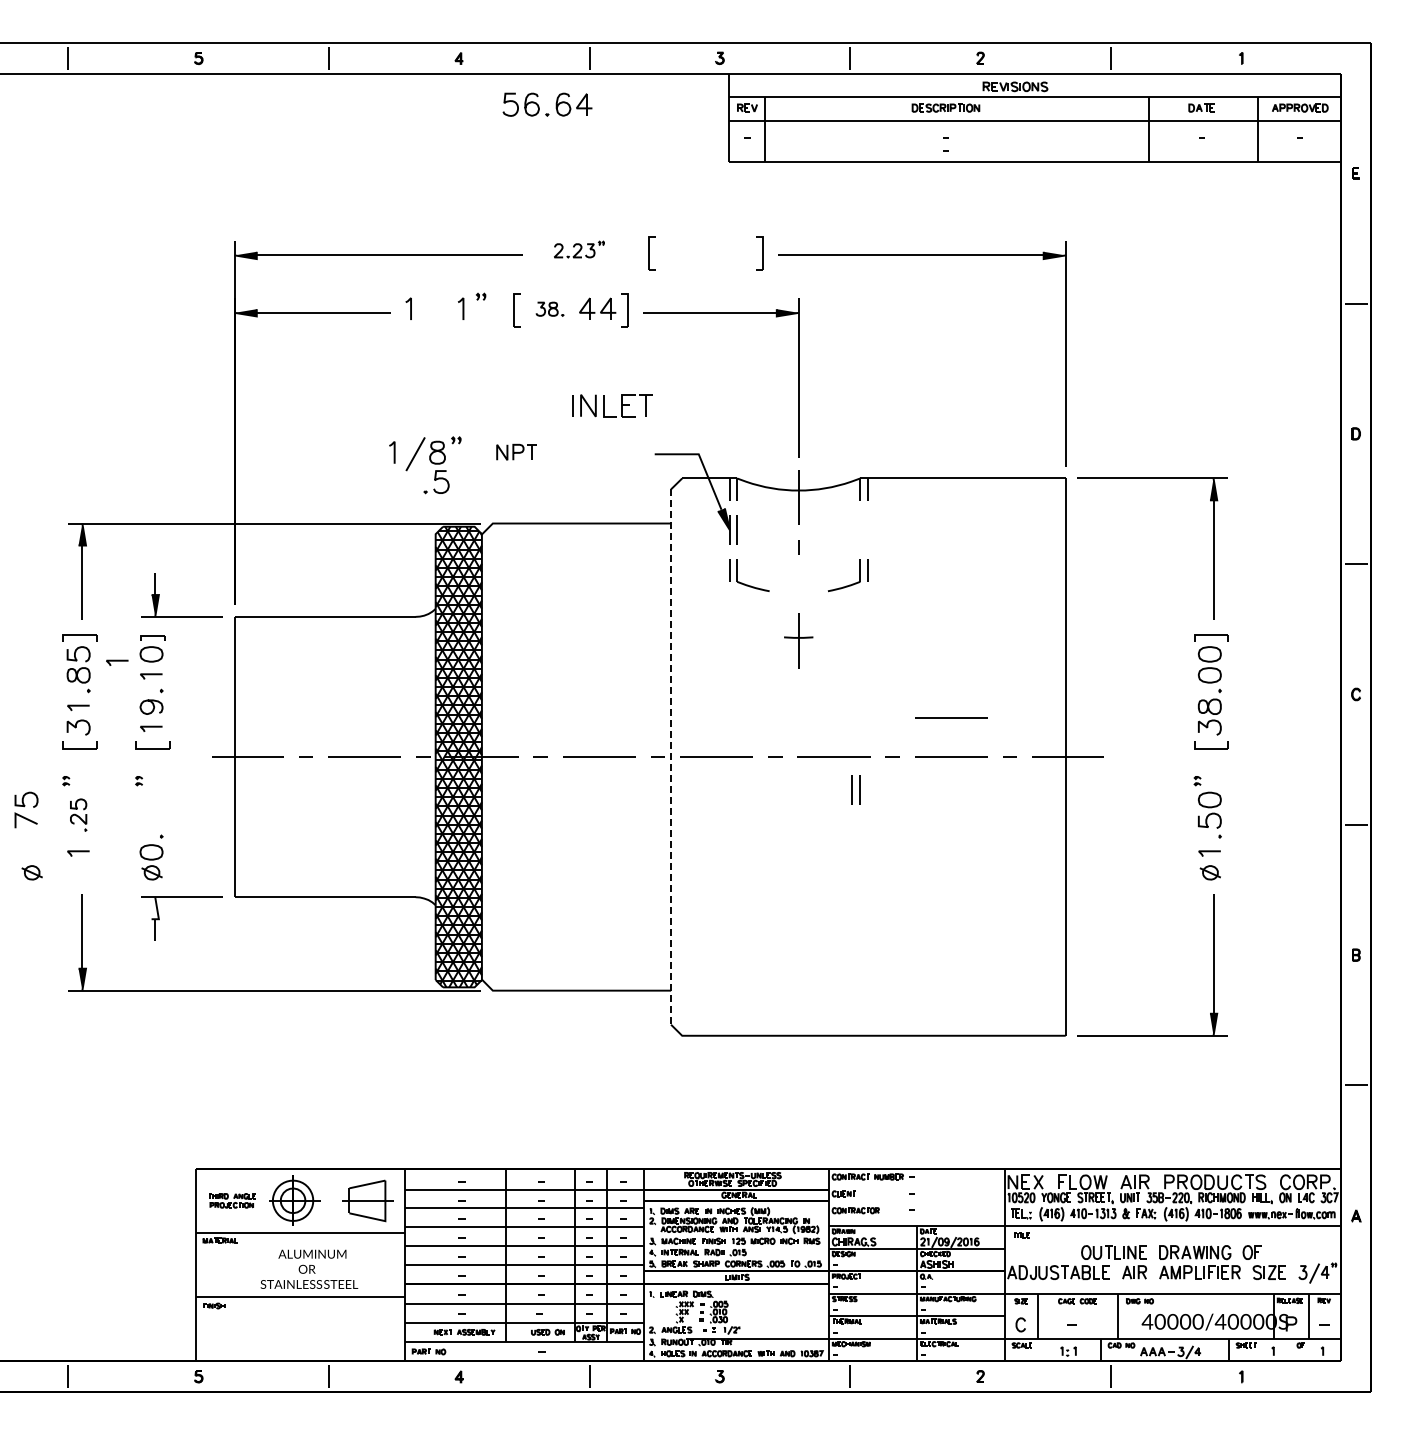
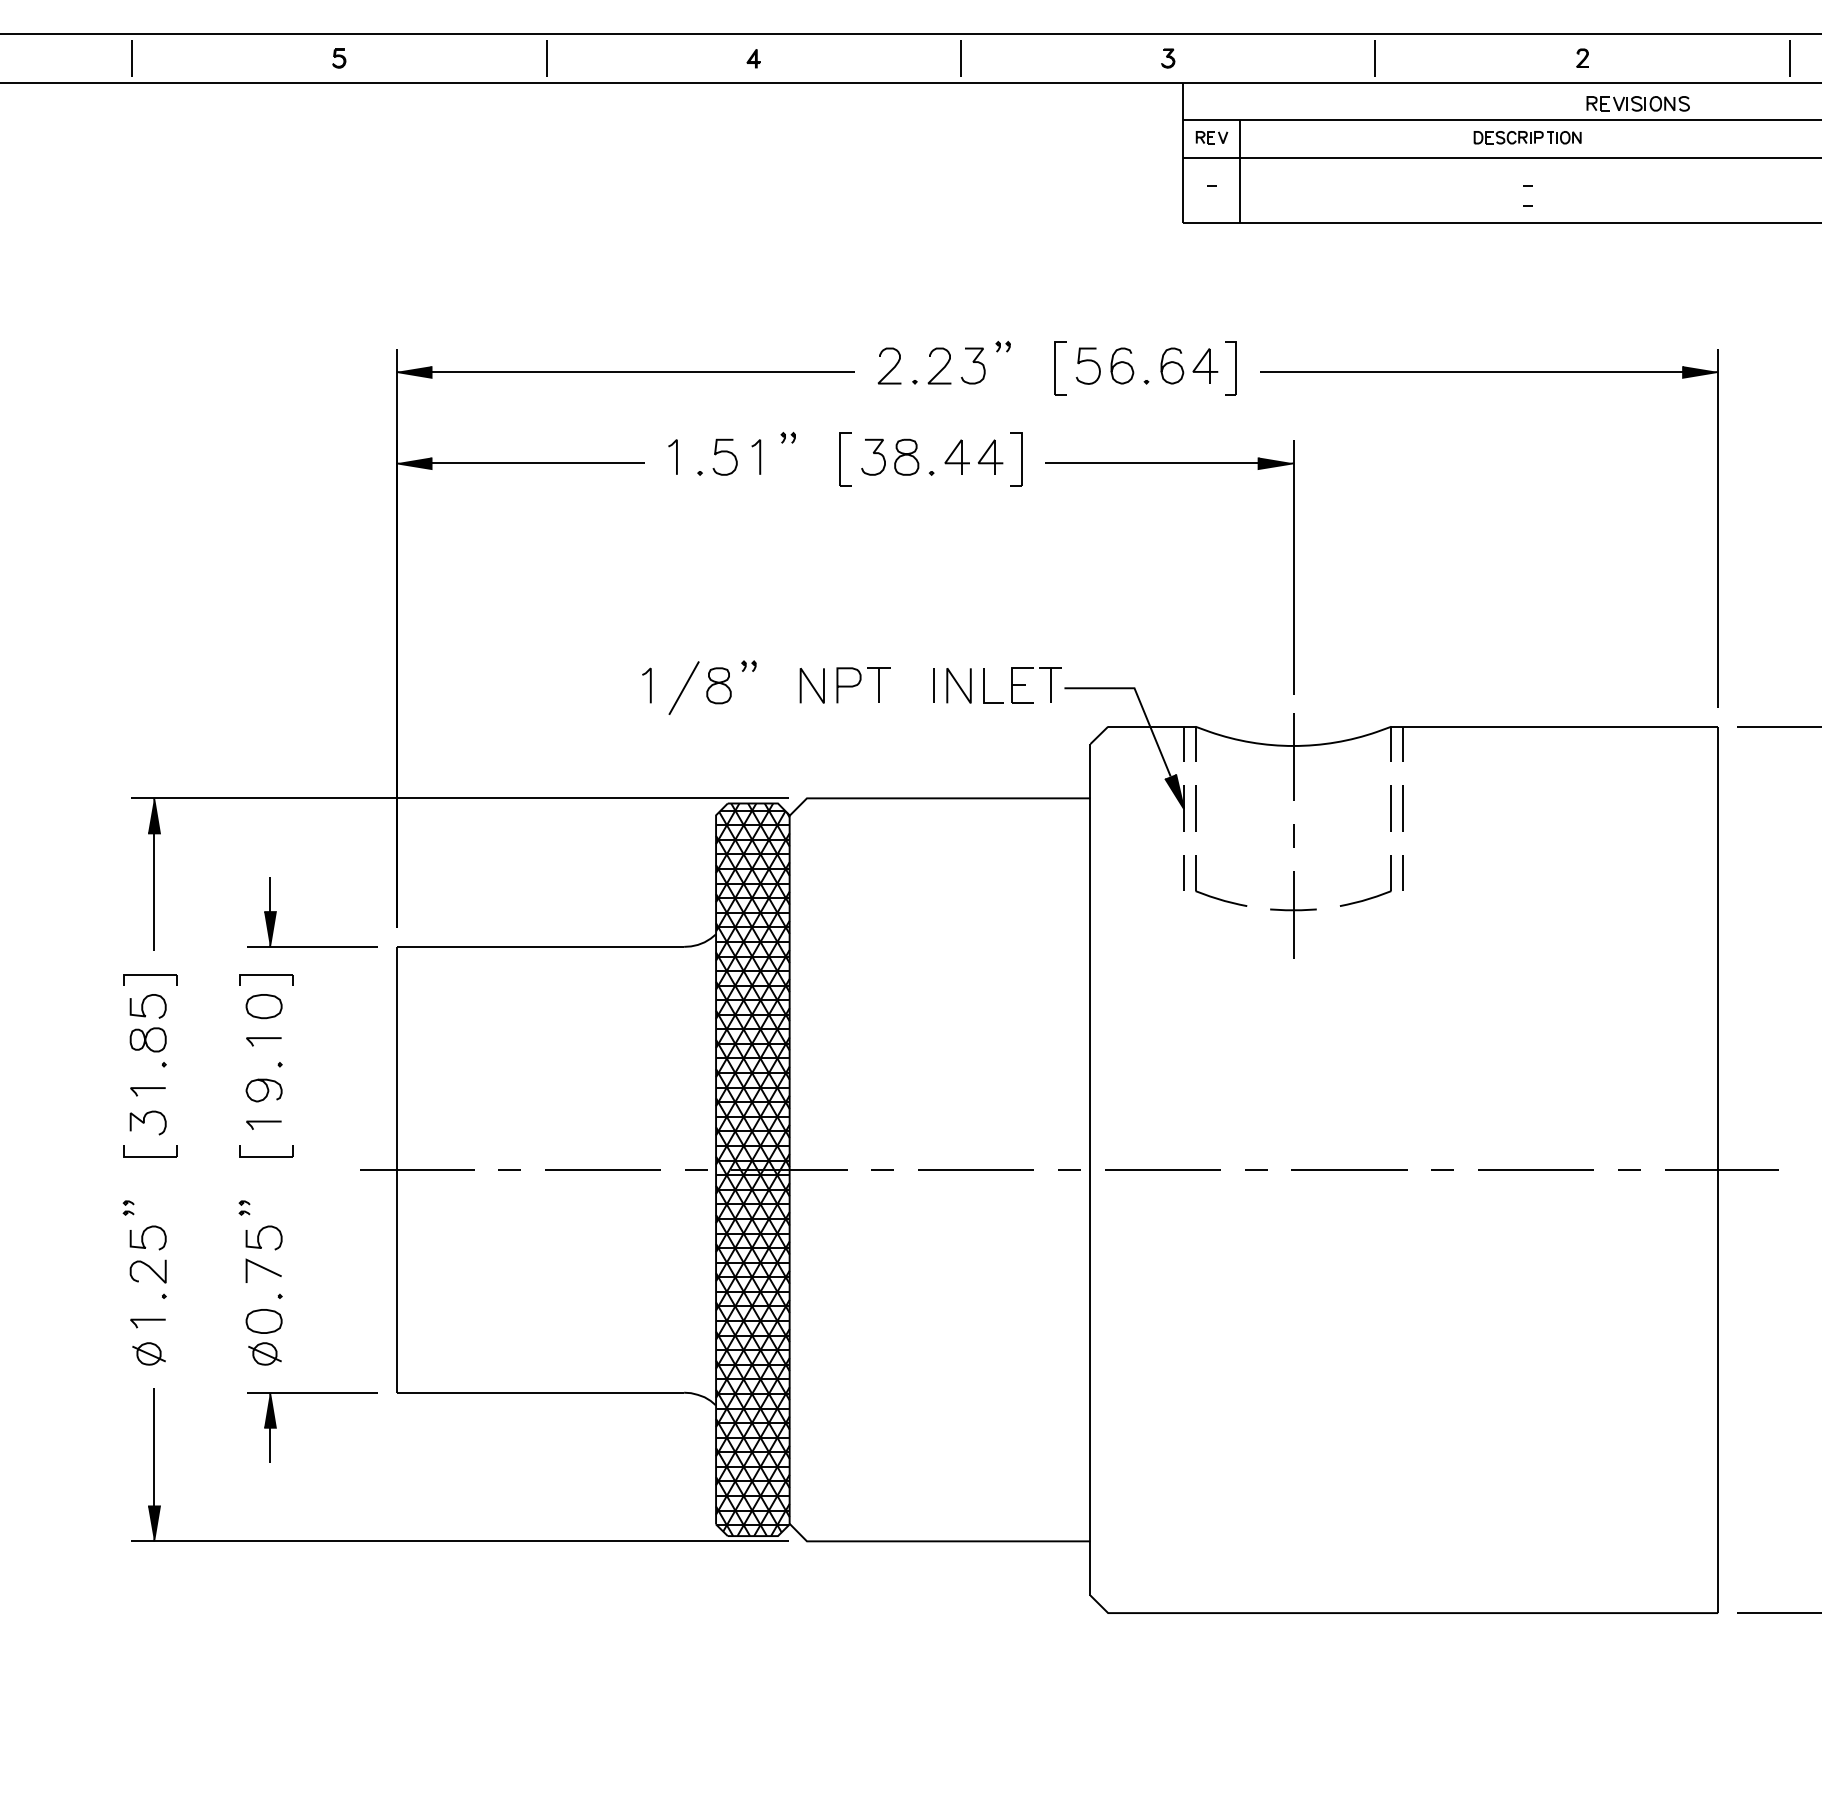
part: (555, 104) -> (1159, 365), moved
part: (579, 249) -> (944, 362), size x1.67
part: (549, 309) -> (897, 457), size x1.67
part: (604, 405) -> (984, 685), moved
part: (516, 451) -> (844, 683), size x1.43
part: (436, 482) -> (717, 457), moved
part: (152, 637) -> (265, 979), size x1.43
part: (798, 640) -> (1293, 914), moved
line: (117, 661) -> (209, 1017), removed
line: (951, 717) -> (1536, 1106), removed
line: (671, 757) -> (1091, 1170), dashed -> solid
part: (855, 789) -> (1396, 807), moved
part: (26, 809) -> (264, 1253), moved
part: (78, 814) -> (147, 1261), size x1.43
part: (31, 872) -> (147, 1353), moved
fill: (154, 908) -> (268, 1410), added

